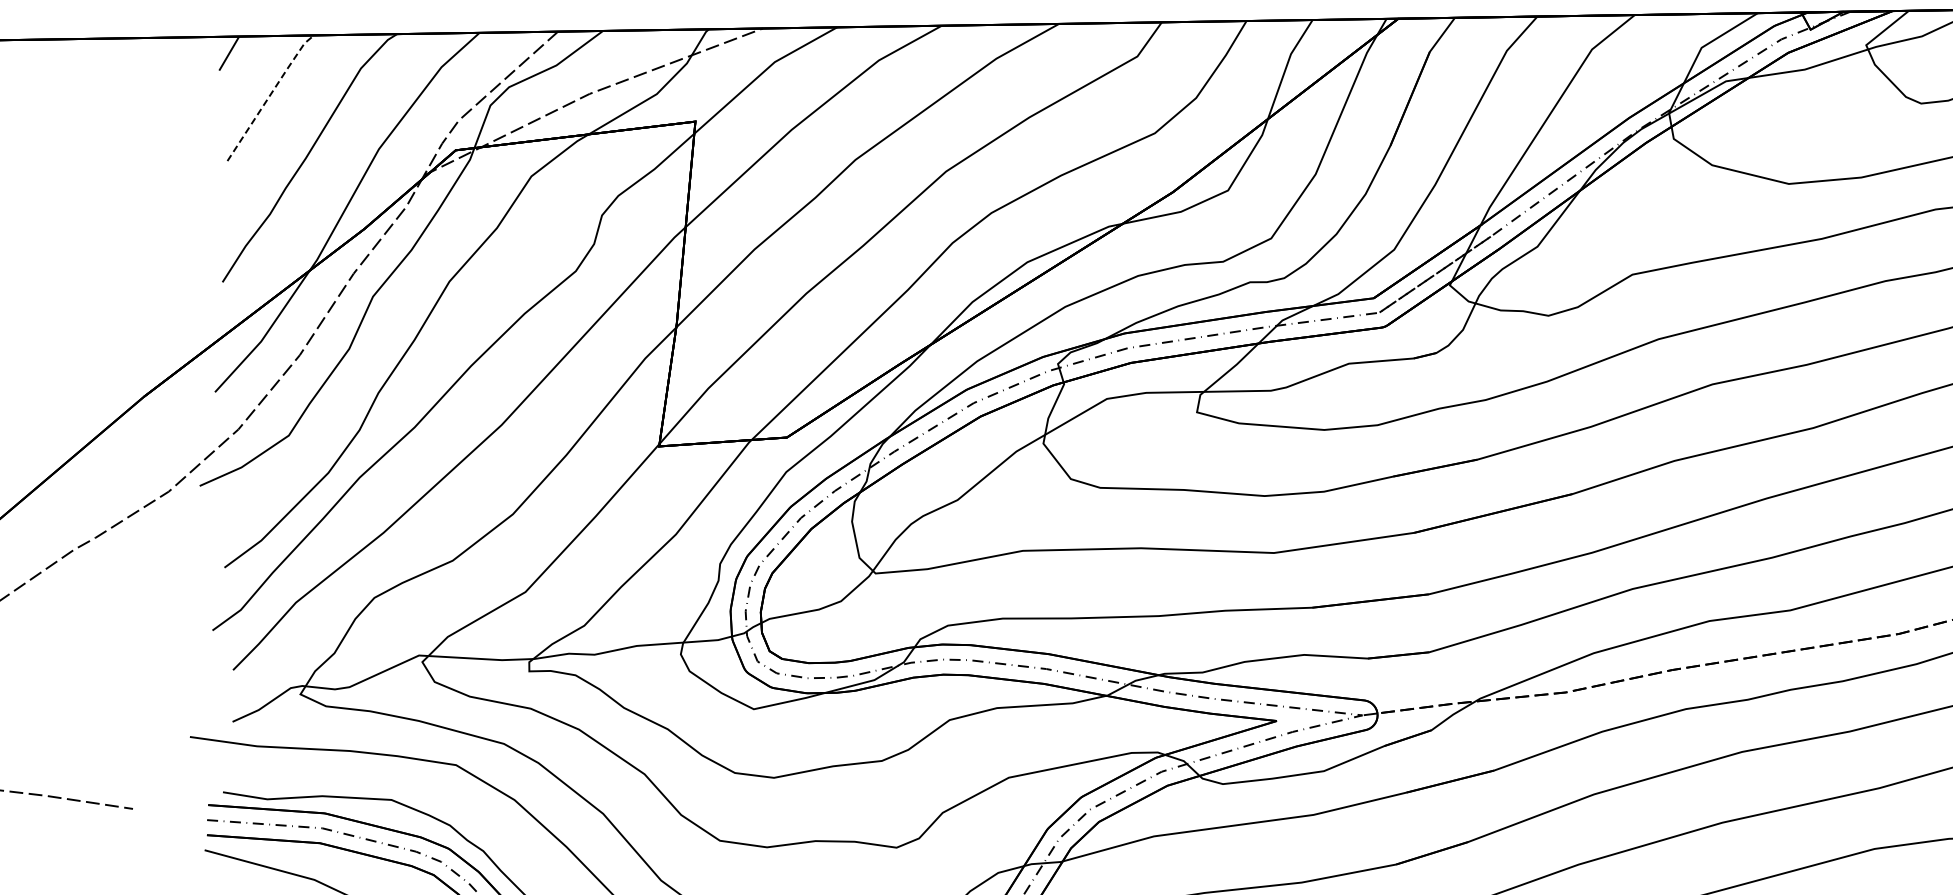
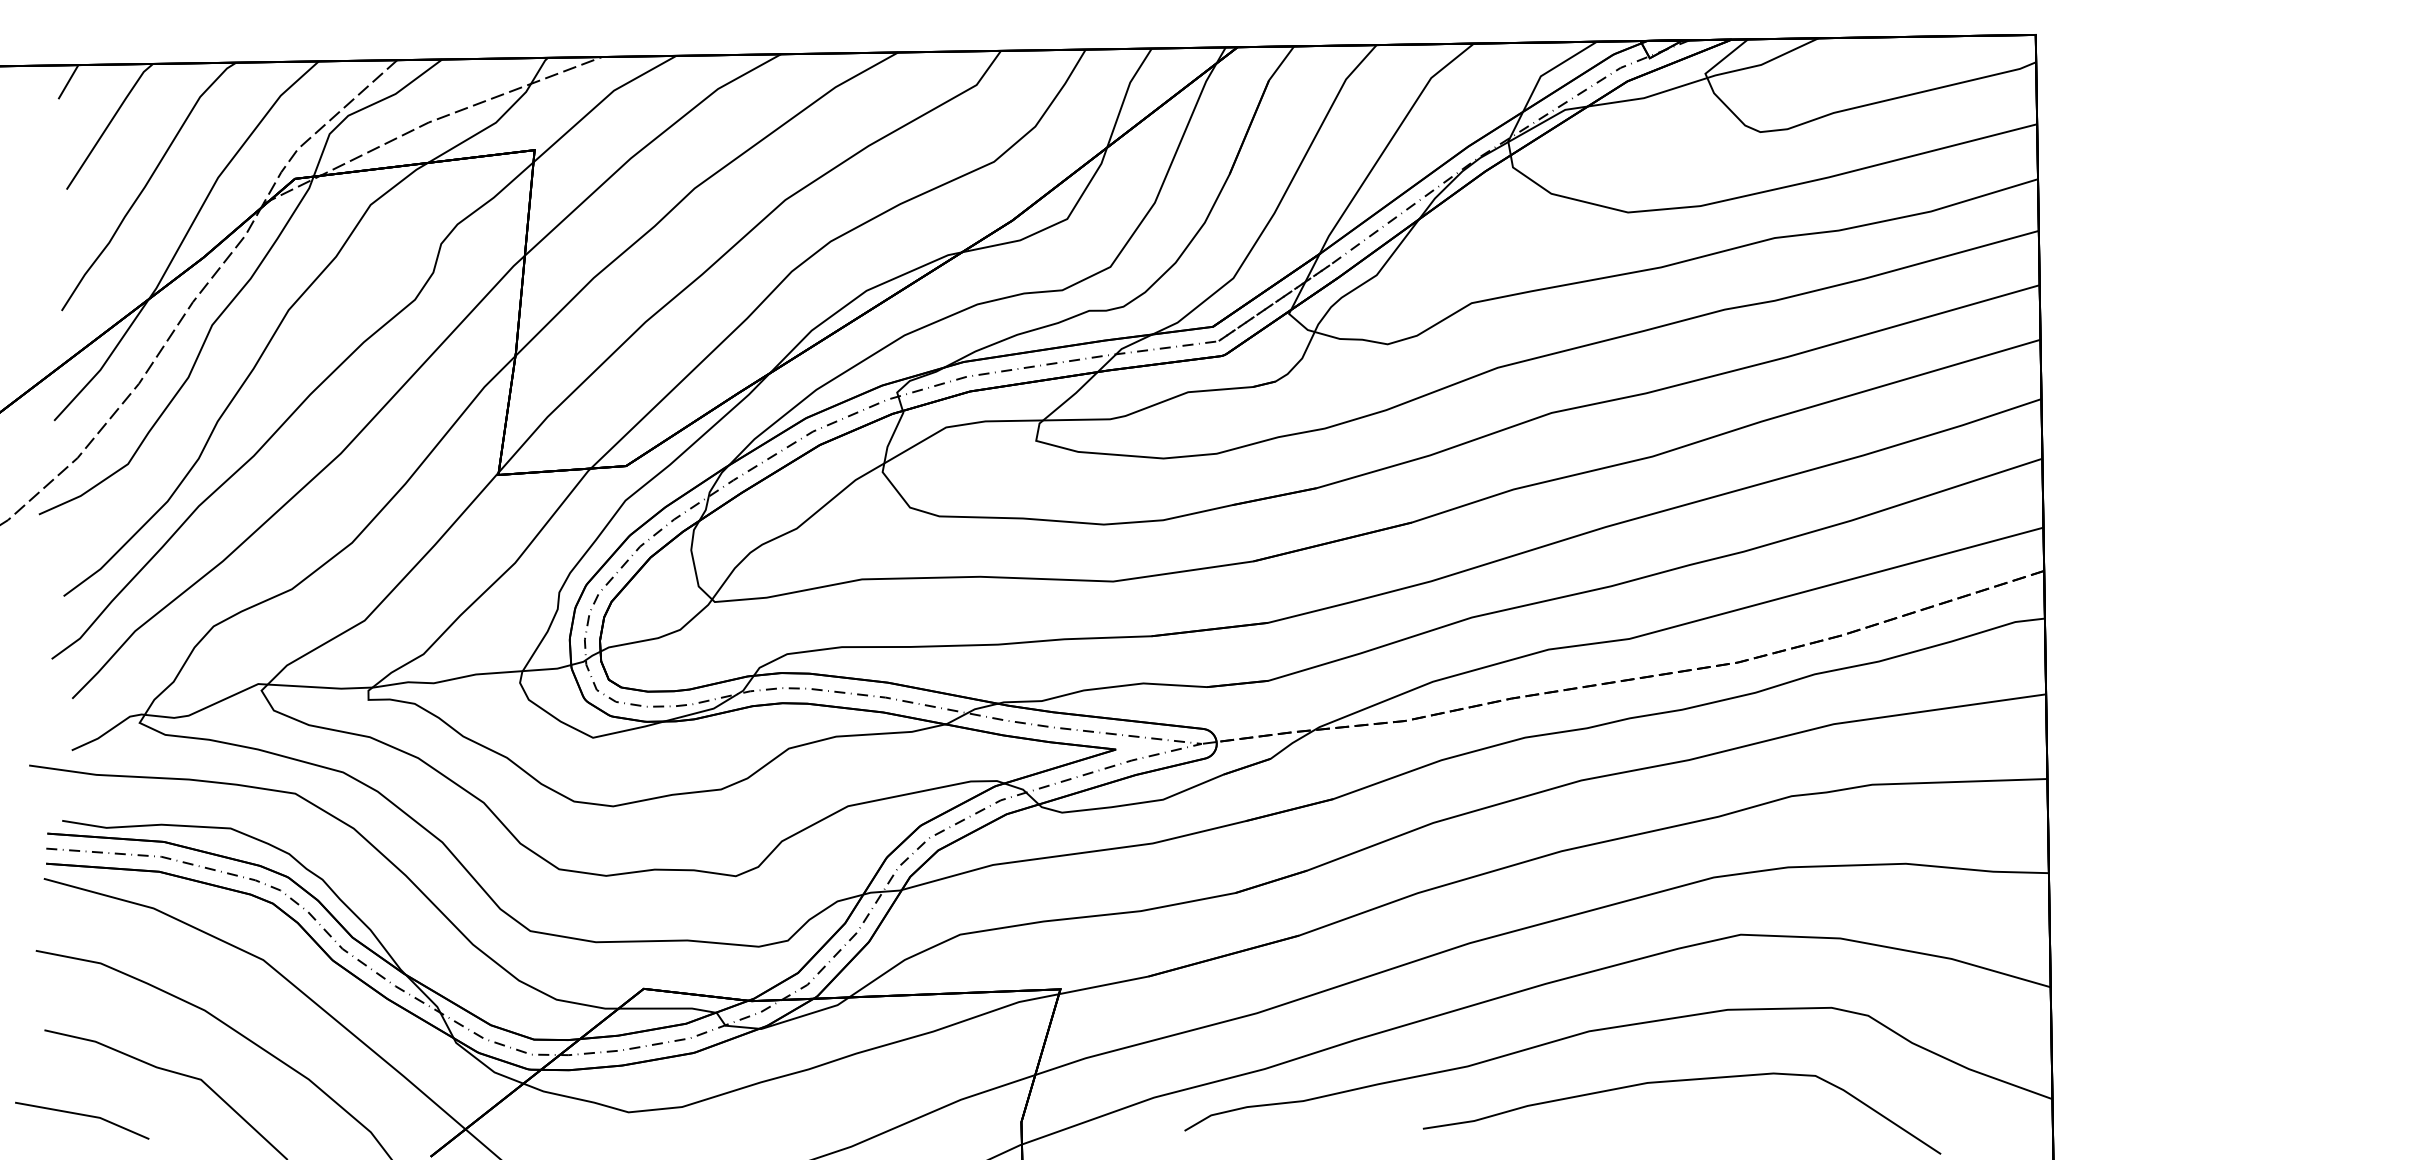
line: (270, 94) -> (109, 123), dashed -> solid

